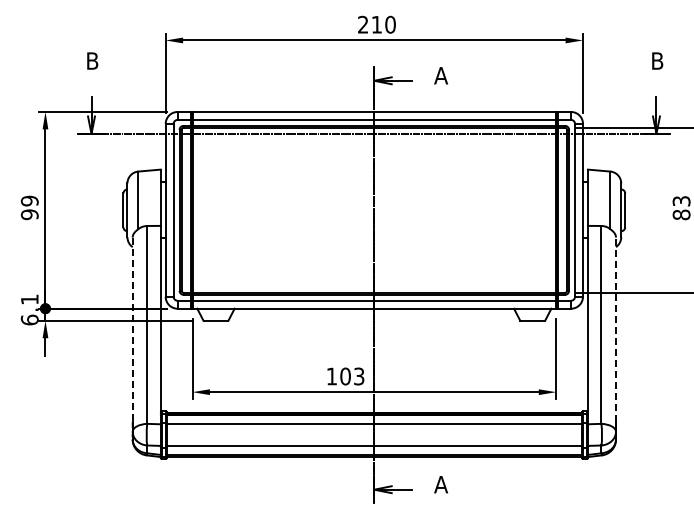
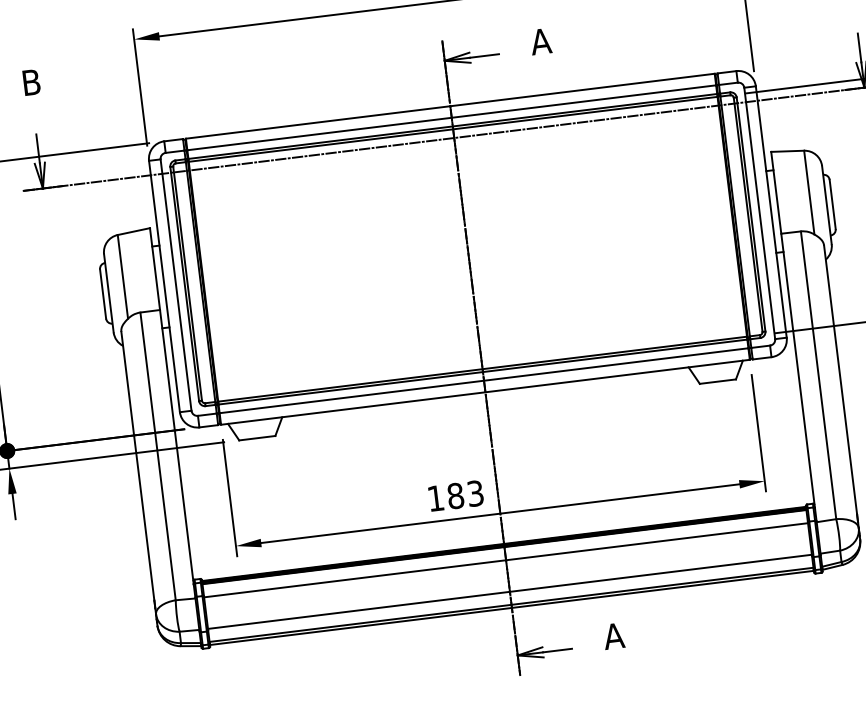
line: (615, 329) -> (839, 379), dashed -> solid
line: (132, 330) -> (137, 467), dashed -> solid
text: (345, 376) -> (455, 496), 103 -> 183

